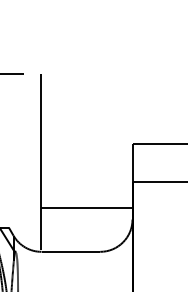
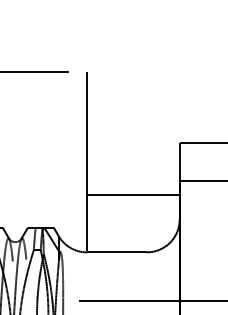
line: (86, 207) -> (132, 194), moved

